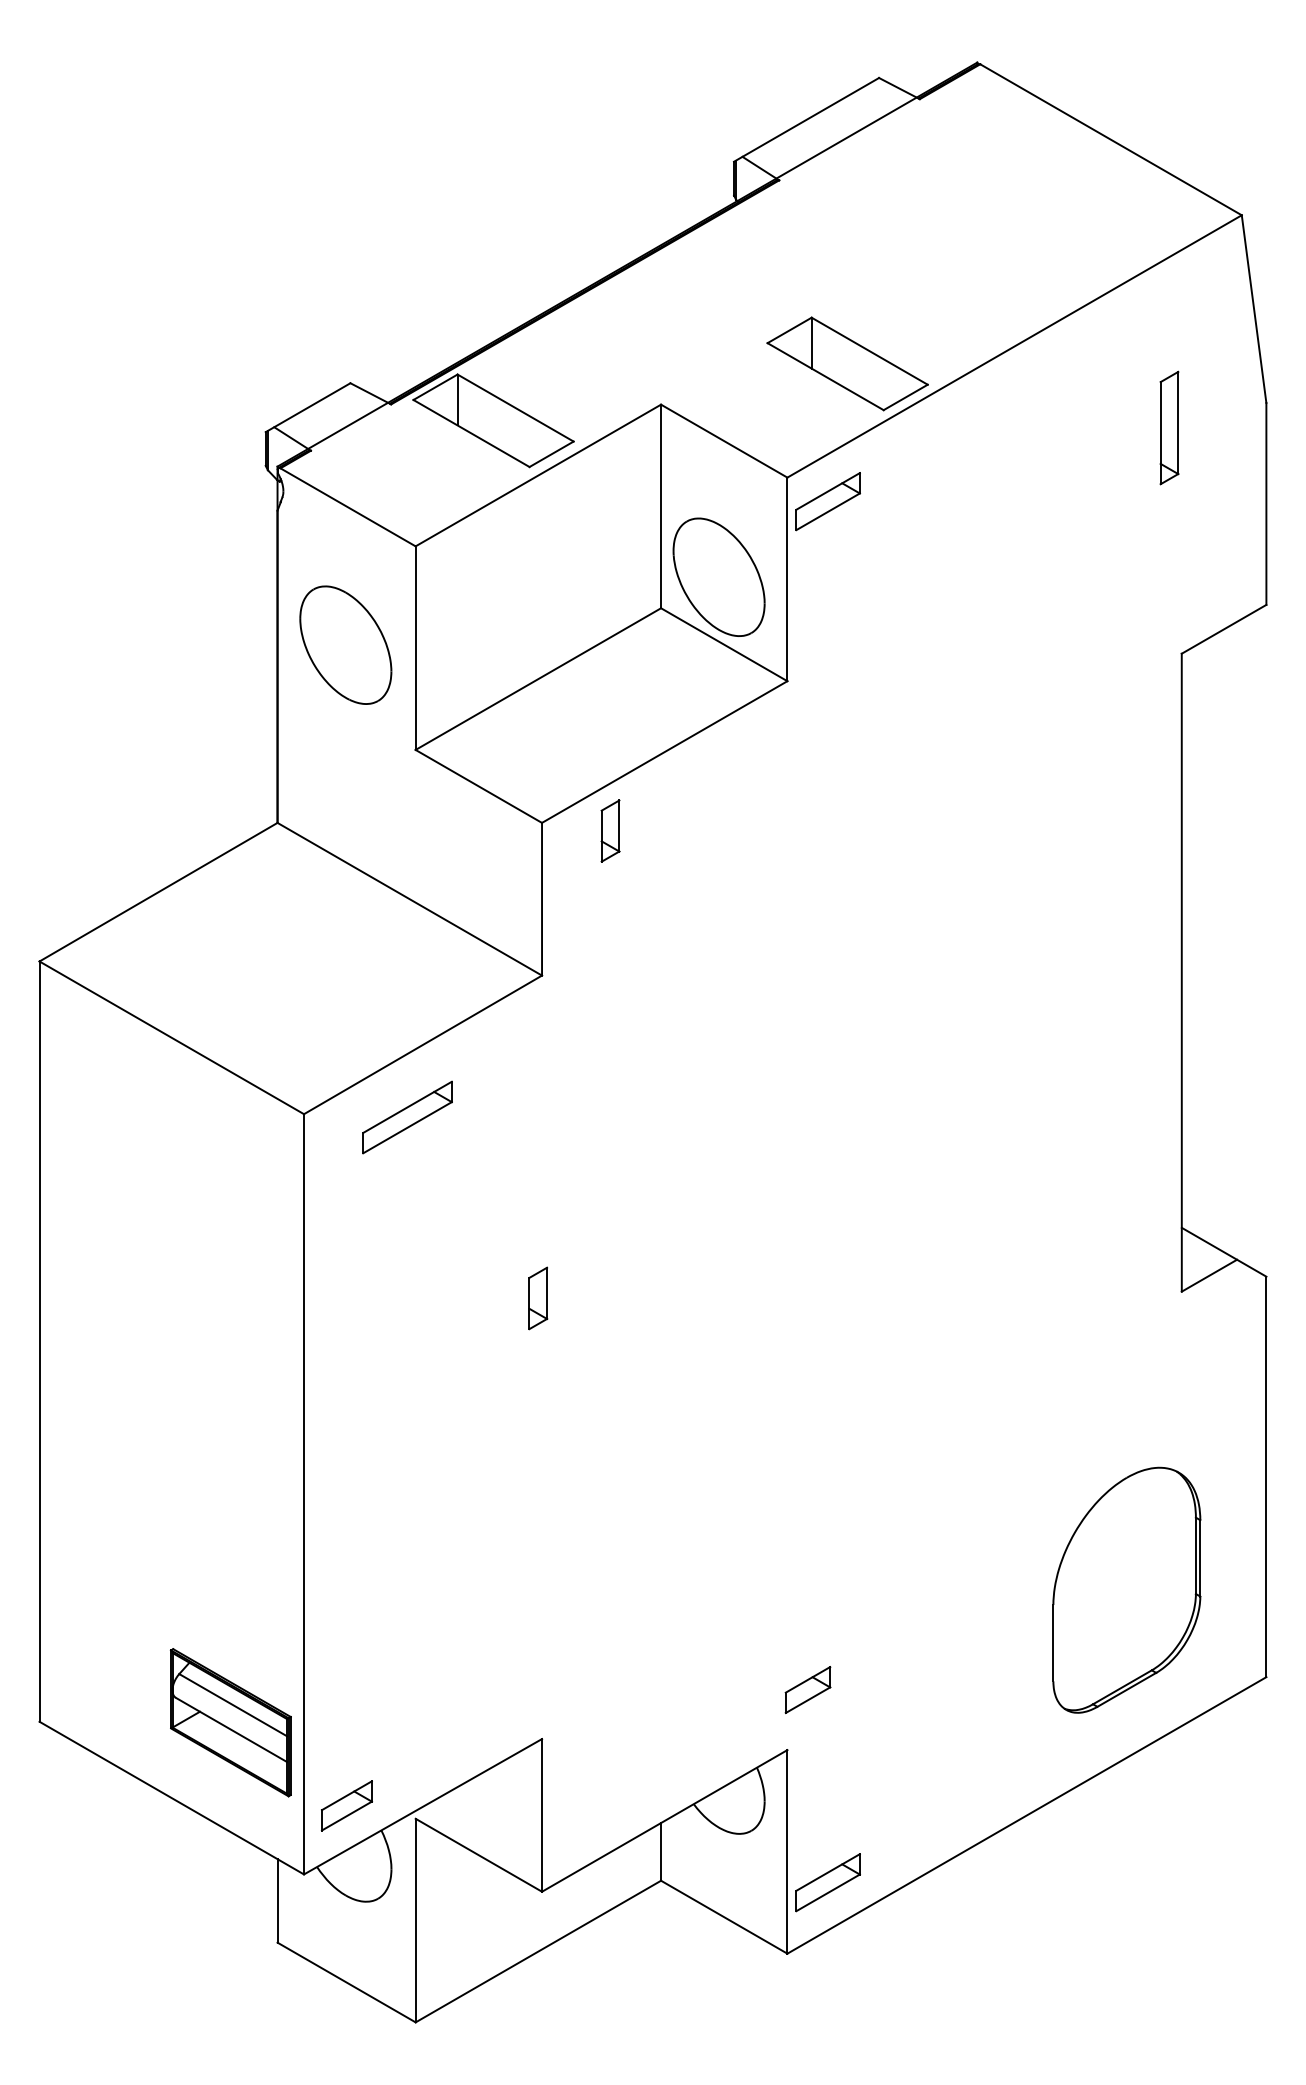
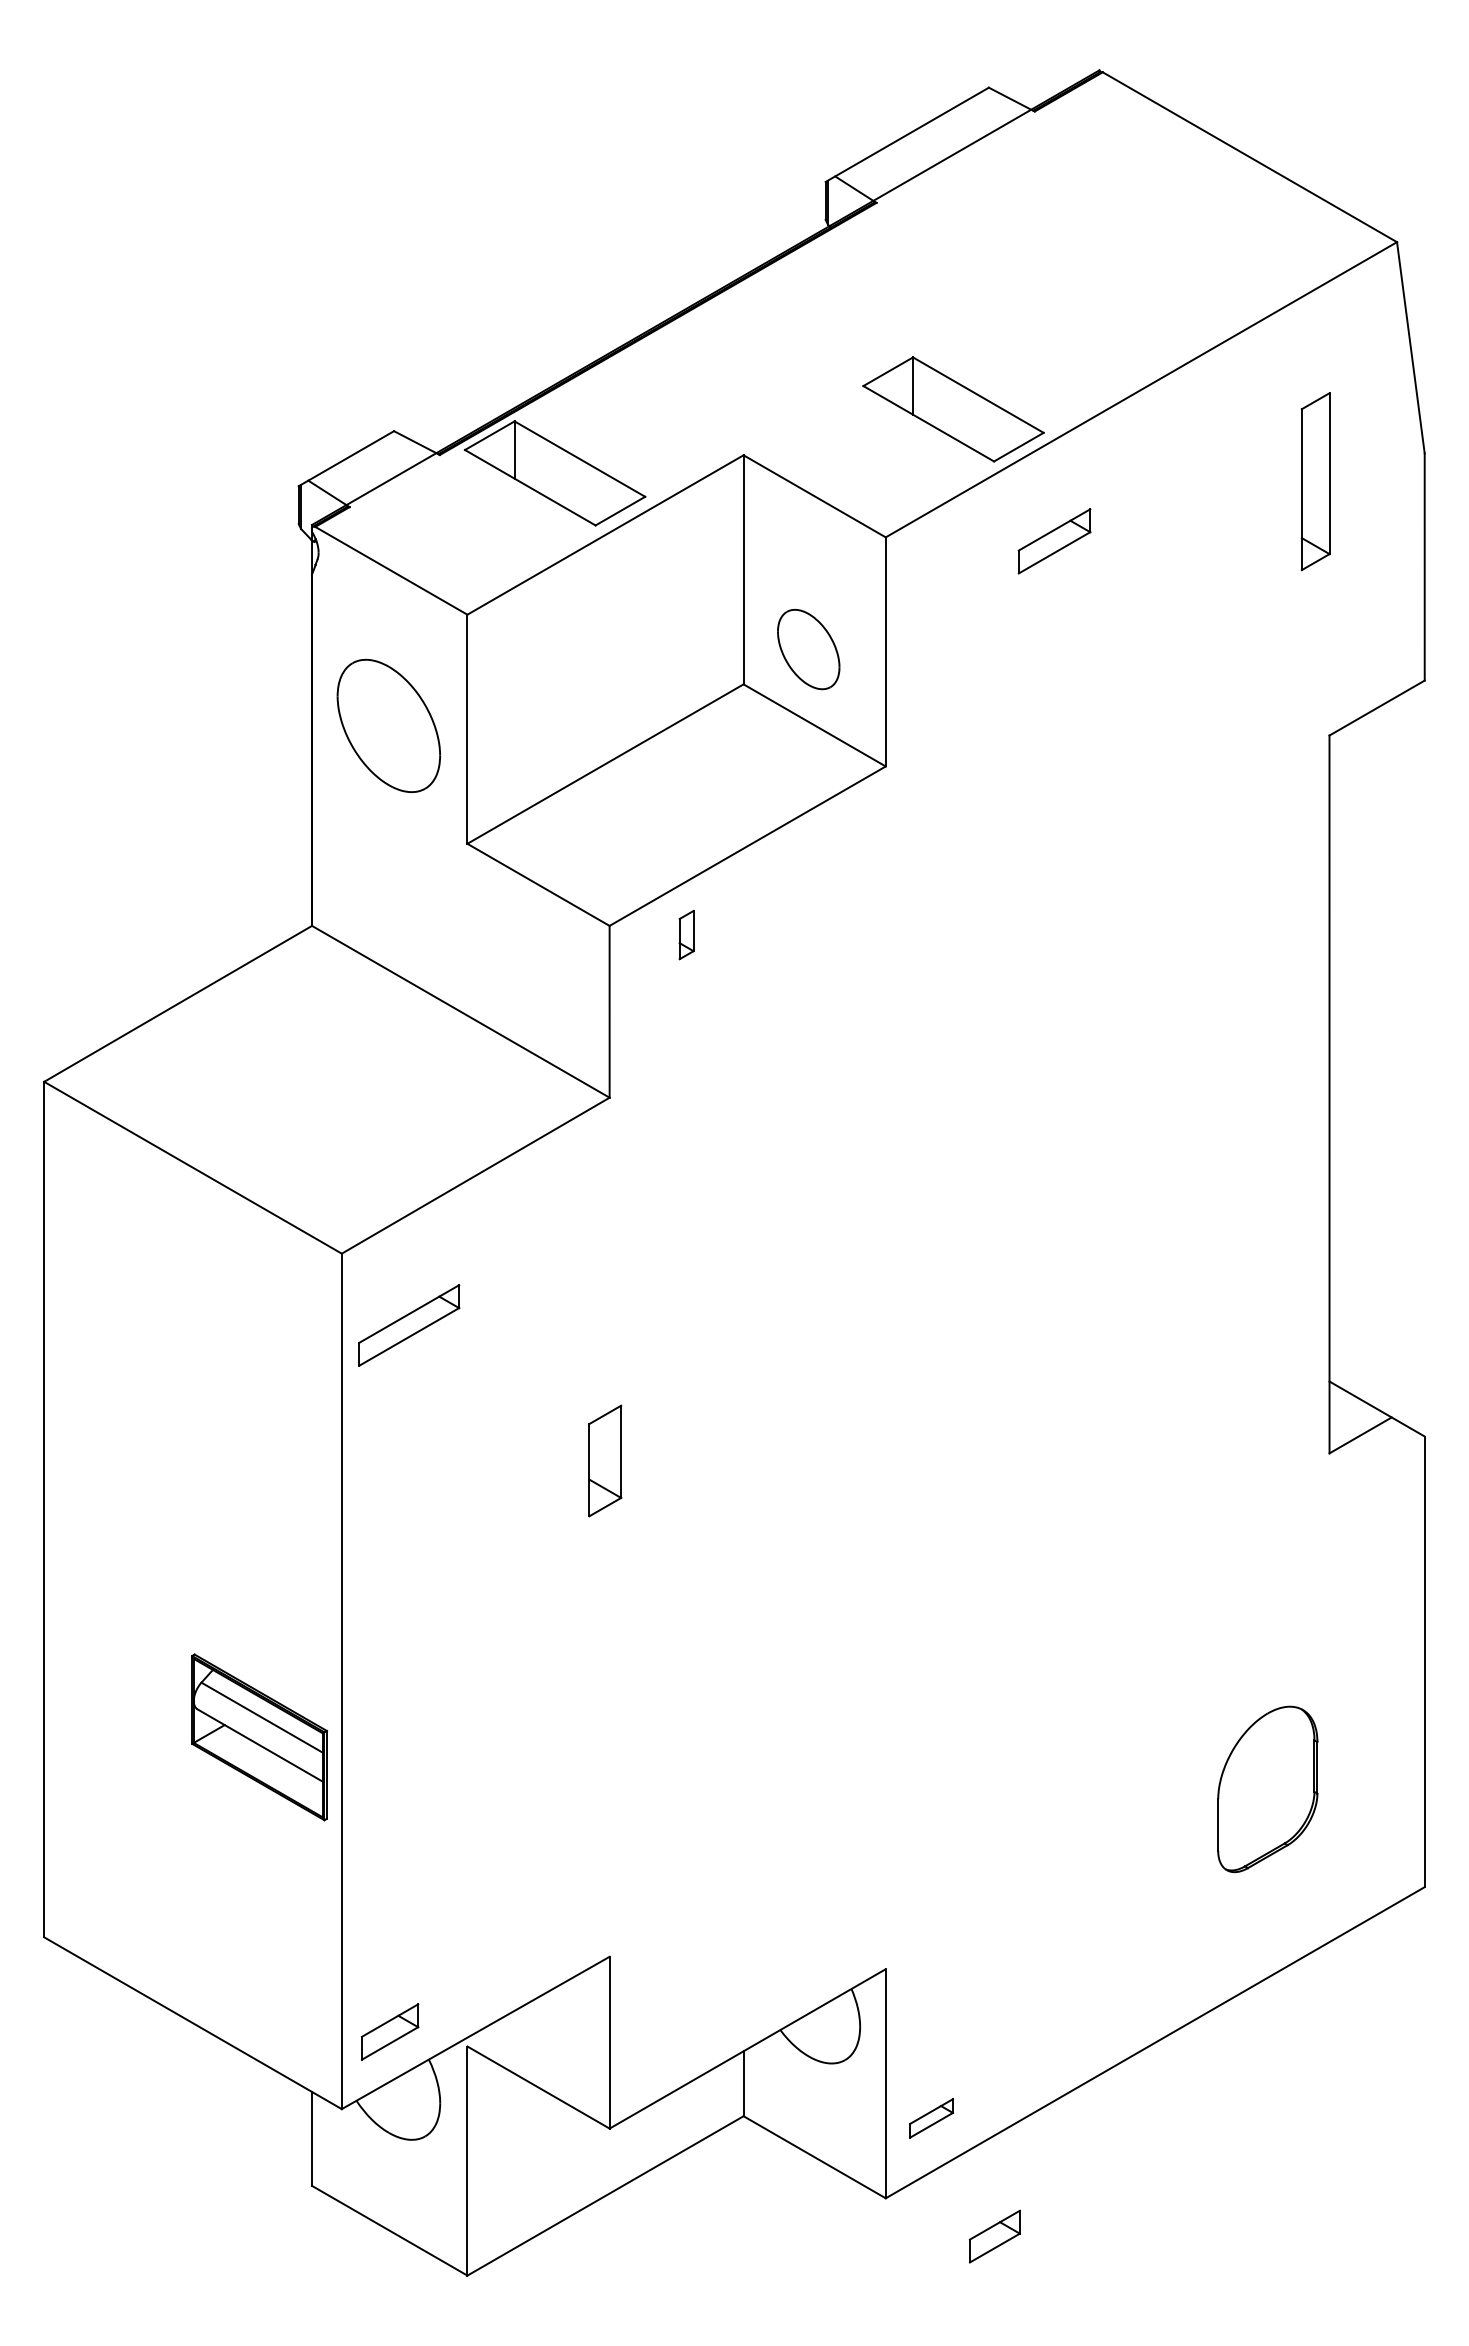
part: (1169, 427) -> (1315, 481), size x1.4
part: (828, 501) -> (1054, 541), moved
part: (718, 577) -> (808, 649), size x0.6
part: (610, 830) -> (686, 934), size x0.7
part: (407, 1117) -> (409, 1325), moved
part: (538, 1298) -> (605, 1460), size x1.6
part: (1126, 1590) -> (1267, 1789), size x0.6
part: (807, 1689) -> (994, 2236), moved
part: (230, 1722) -> (259, 1737), moved
part: (828, 1882) -> (931, 2118), size x0.6

